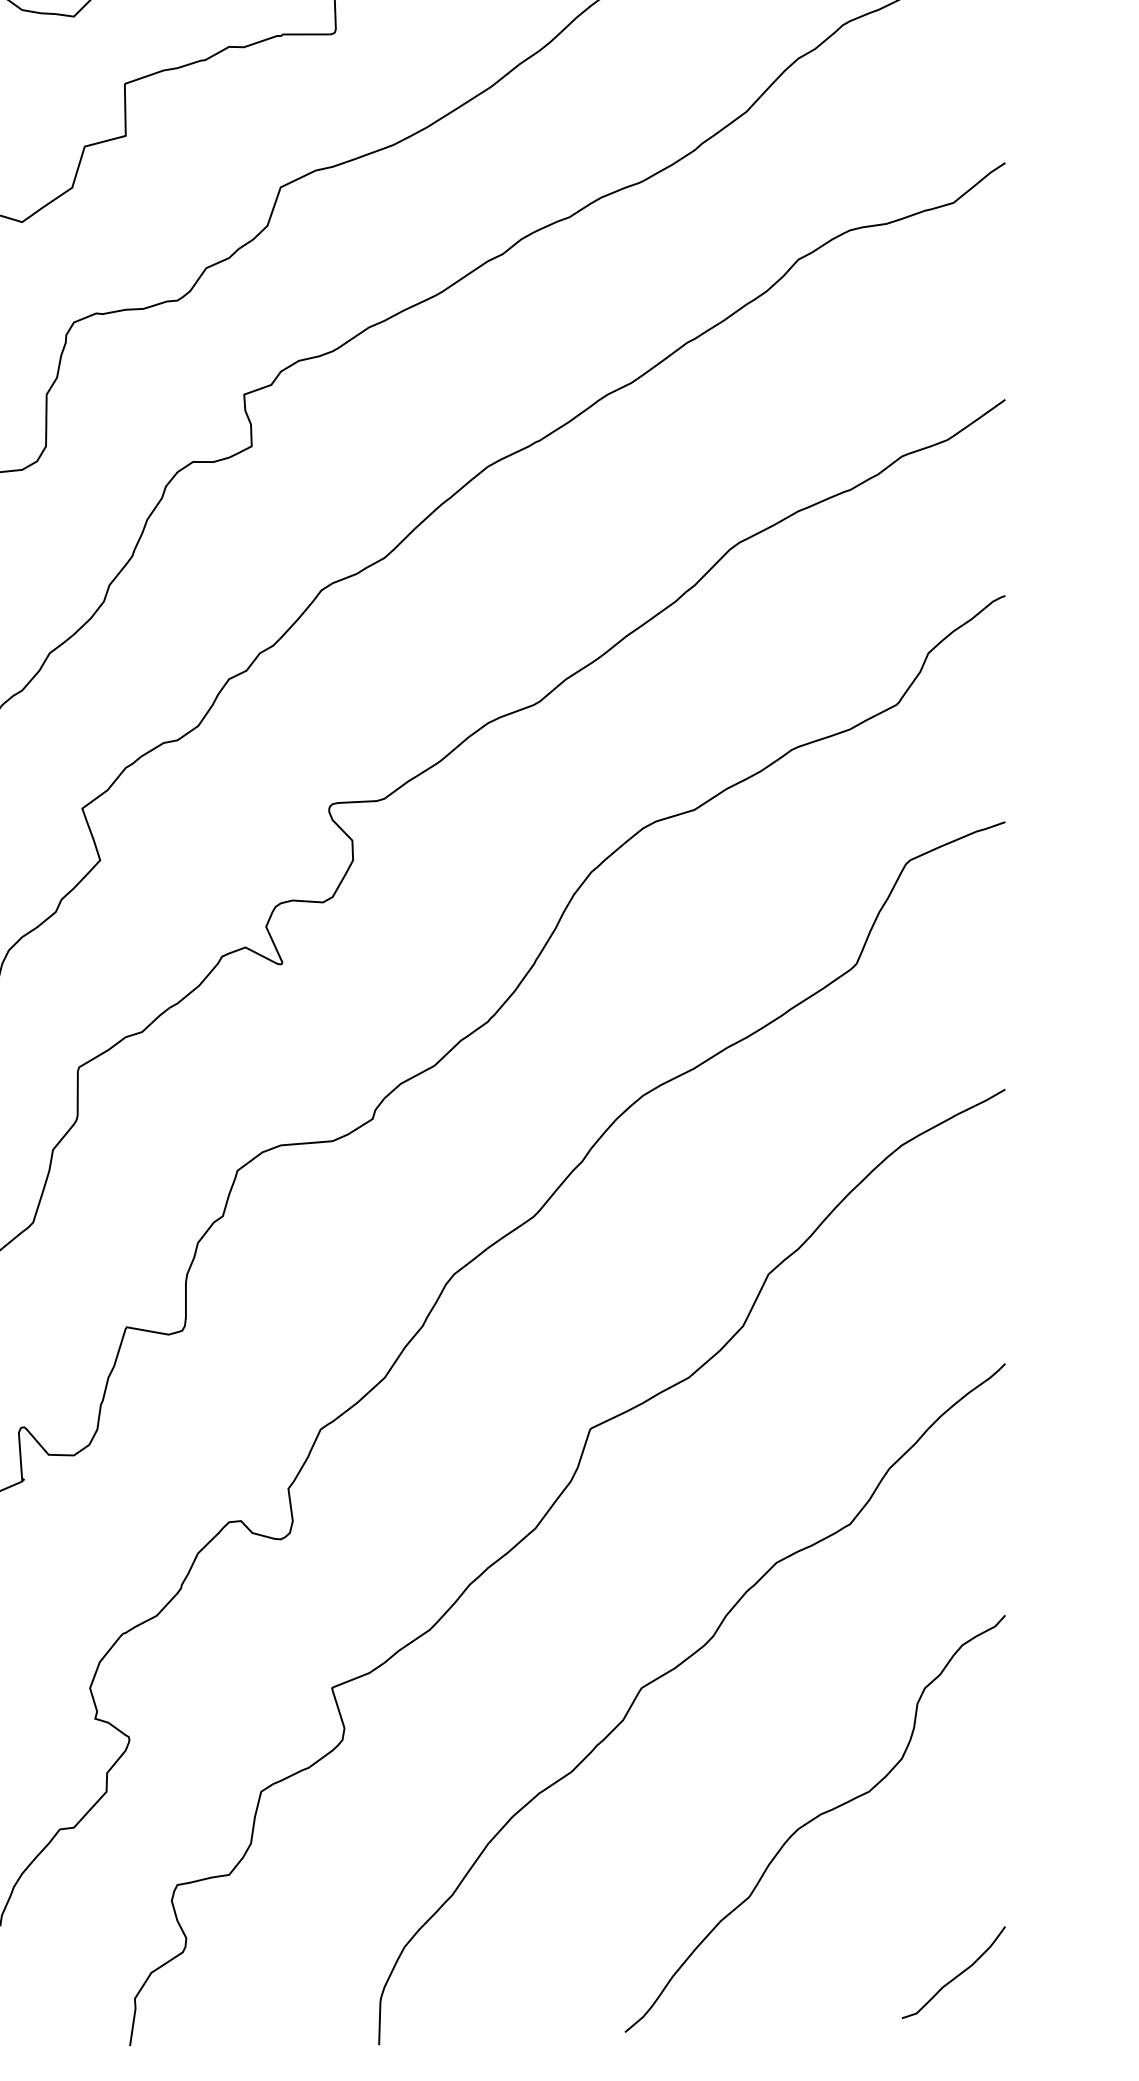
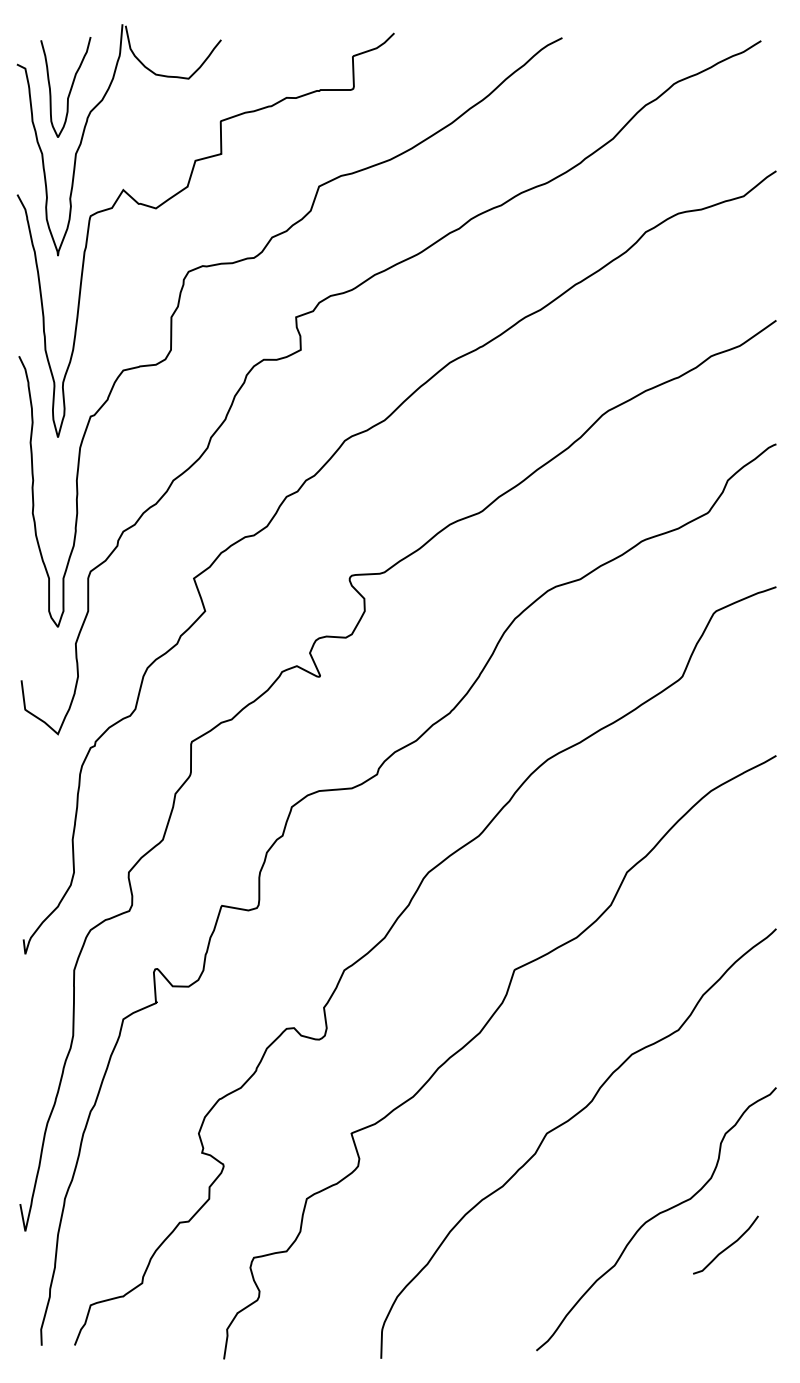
curve: (956, 1974) -> (727, 1246), moved

